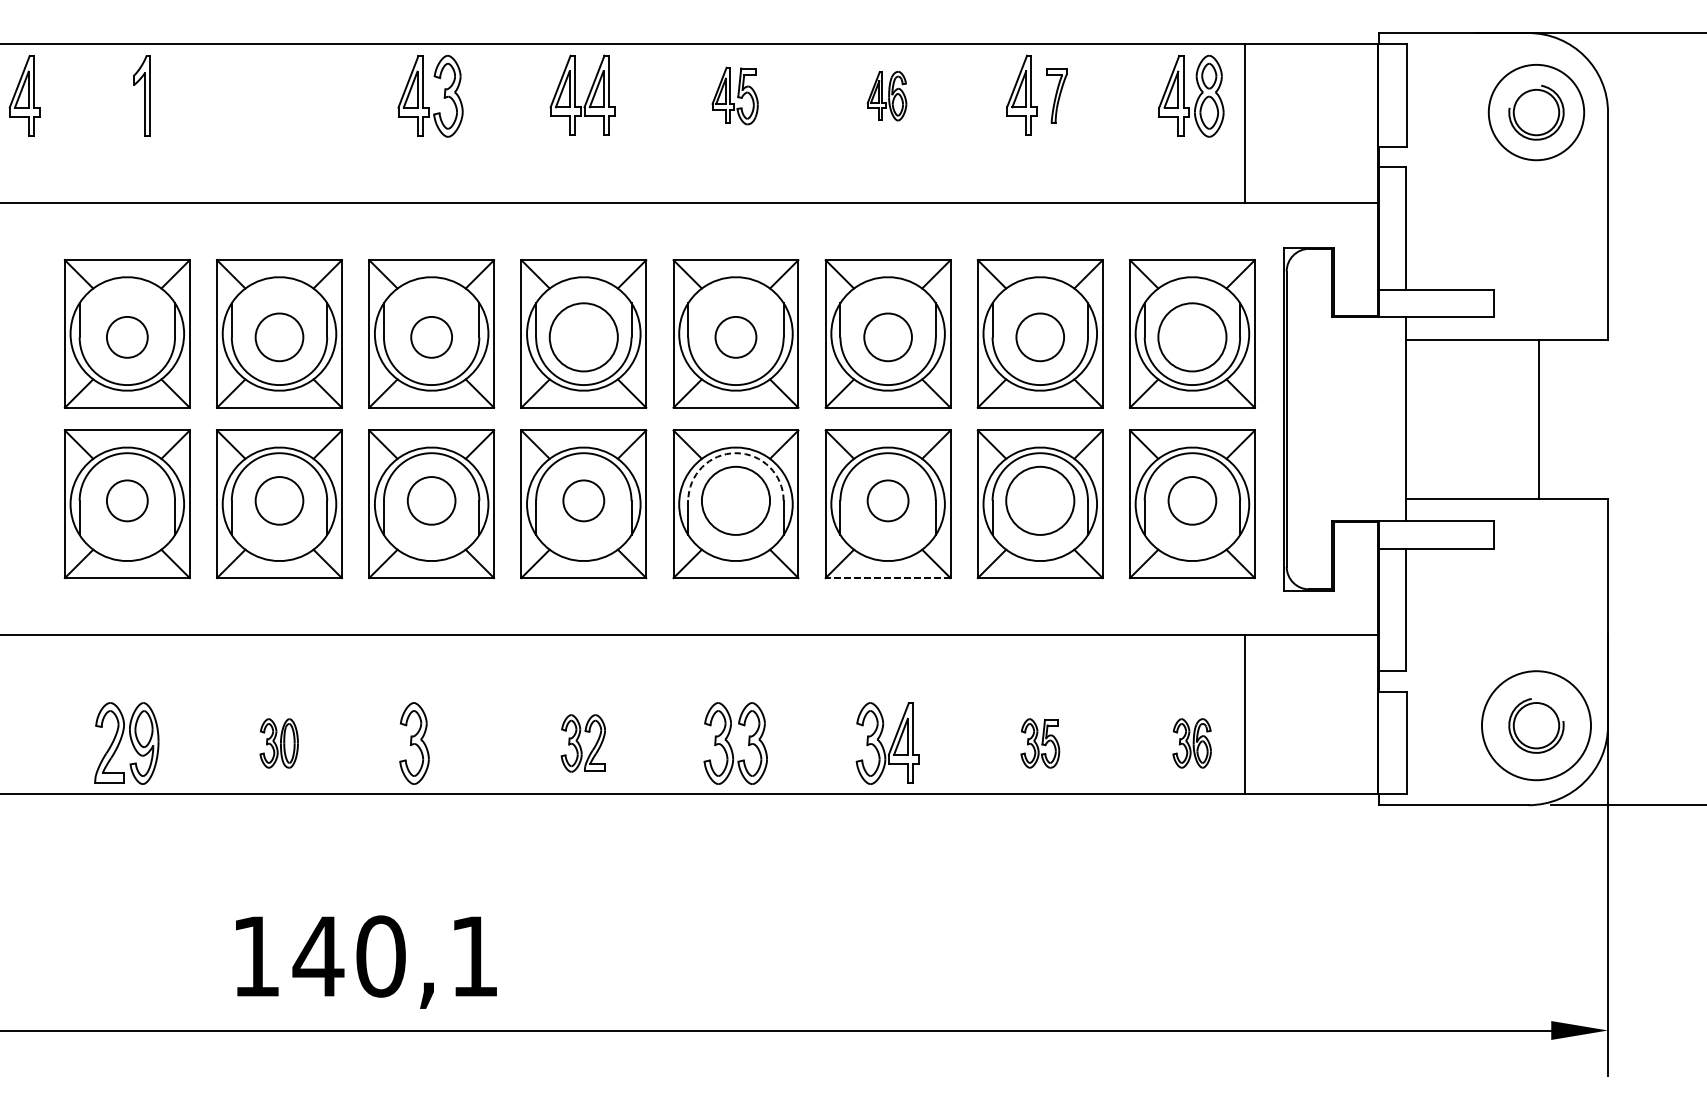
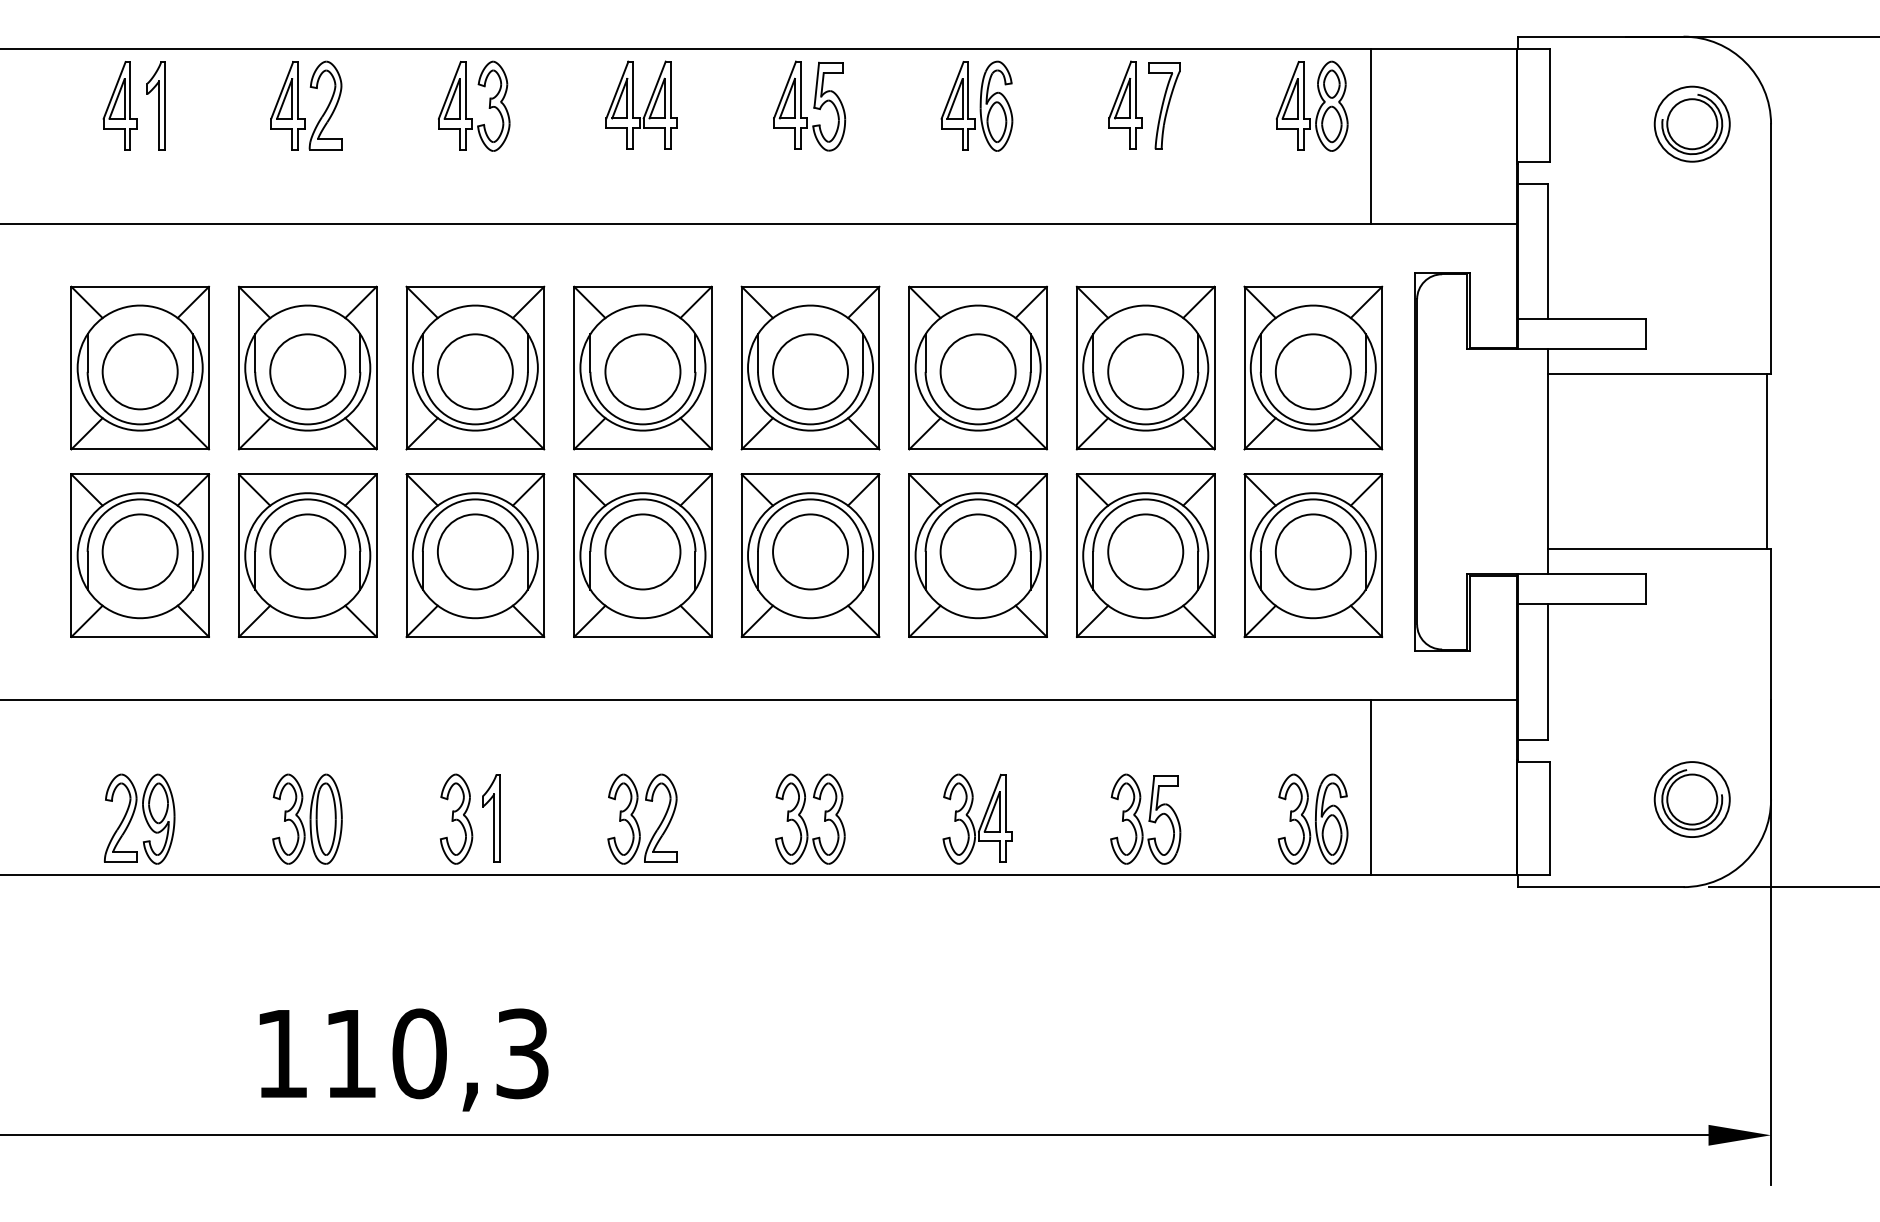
part: (24, 95) -> (119, 105), moved
part: (271, 95) -> (298, 105), added
part: (735, 95) -> (809, 105), size x1.43
part: (886, 95) -> (976, 105), size x1.67
part: (1057, 95) -> (1164, 105), size x1.43
circle: (1535, 111) -> (1691, 123), size x0.71
circle: (126, 337) -> (139, 371), size x1.67
circle: (279, 337) -> (307, 371), size x1.43
circle: (430, 337) -> (474, 371), size x1.67
circle: (735, 337) -> (810, 371), size x1.67
circle: (887, 337) -> (977, 371), size x1.43
circle: (1040, 337) -> (1145, 371), size x1.43
line: (1539, 418) -> (1767, 461), moved
arc: (735, 453) -> (810, 499), dashed -> solid
circle: (126, 500) -> (139, 551), size x1.67
circle: (279, 500) -> (307, 551), size x1.43
circle: (430, 500) -> (474, 551), size x1.43
circle: (583, 500) -> (642, 551), size x1.67
circle: (887, 500) -> (977, 551), size x1.67
circle: (1191, 500) -> (1312, 551), size x1.43
line: (888, 578) -> (978, 637), dashed -> solid
circle: (1535, 725) -> (1691, 799), size x0.62
part: (279, 742) -> (307, 818), size x1.67
part: (446, 742) -> (491, 818), added
part: (583, 742) -> (642, 818), size x1.43
part: (1040, 742) -> (1145, 818), size x1.67
part: (1191, 742) -> (1312, 818), size x1.67
text: (395, 956) -> (435, 1053), 140,1 -> 110,3

